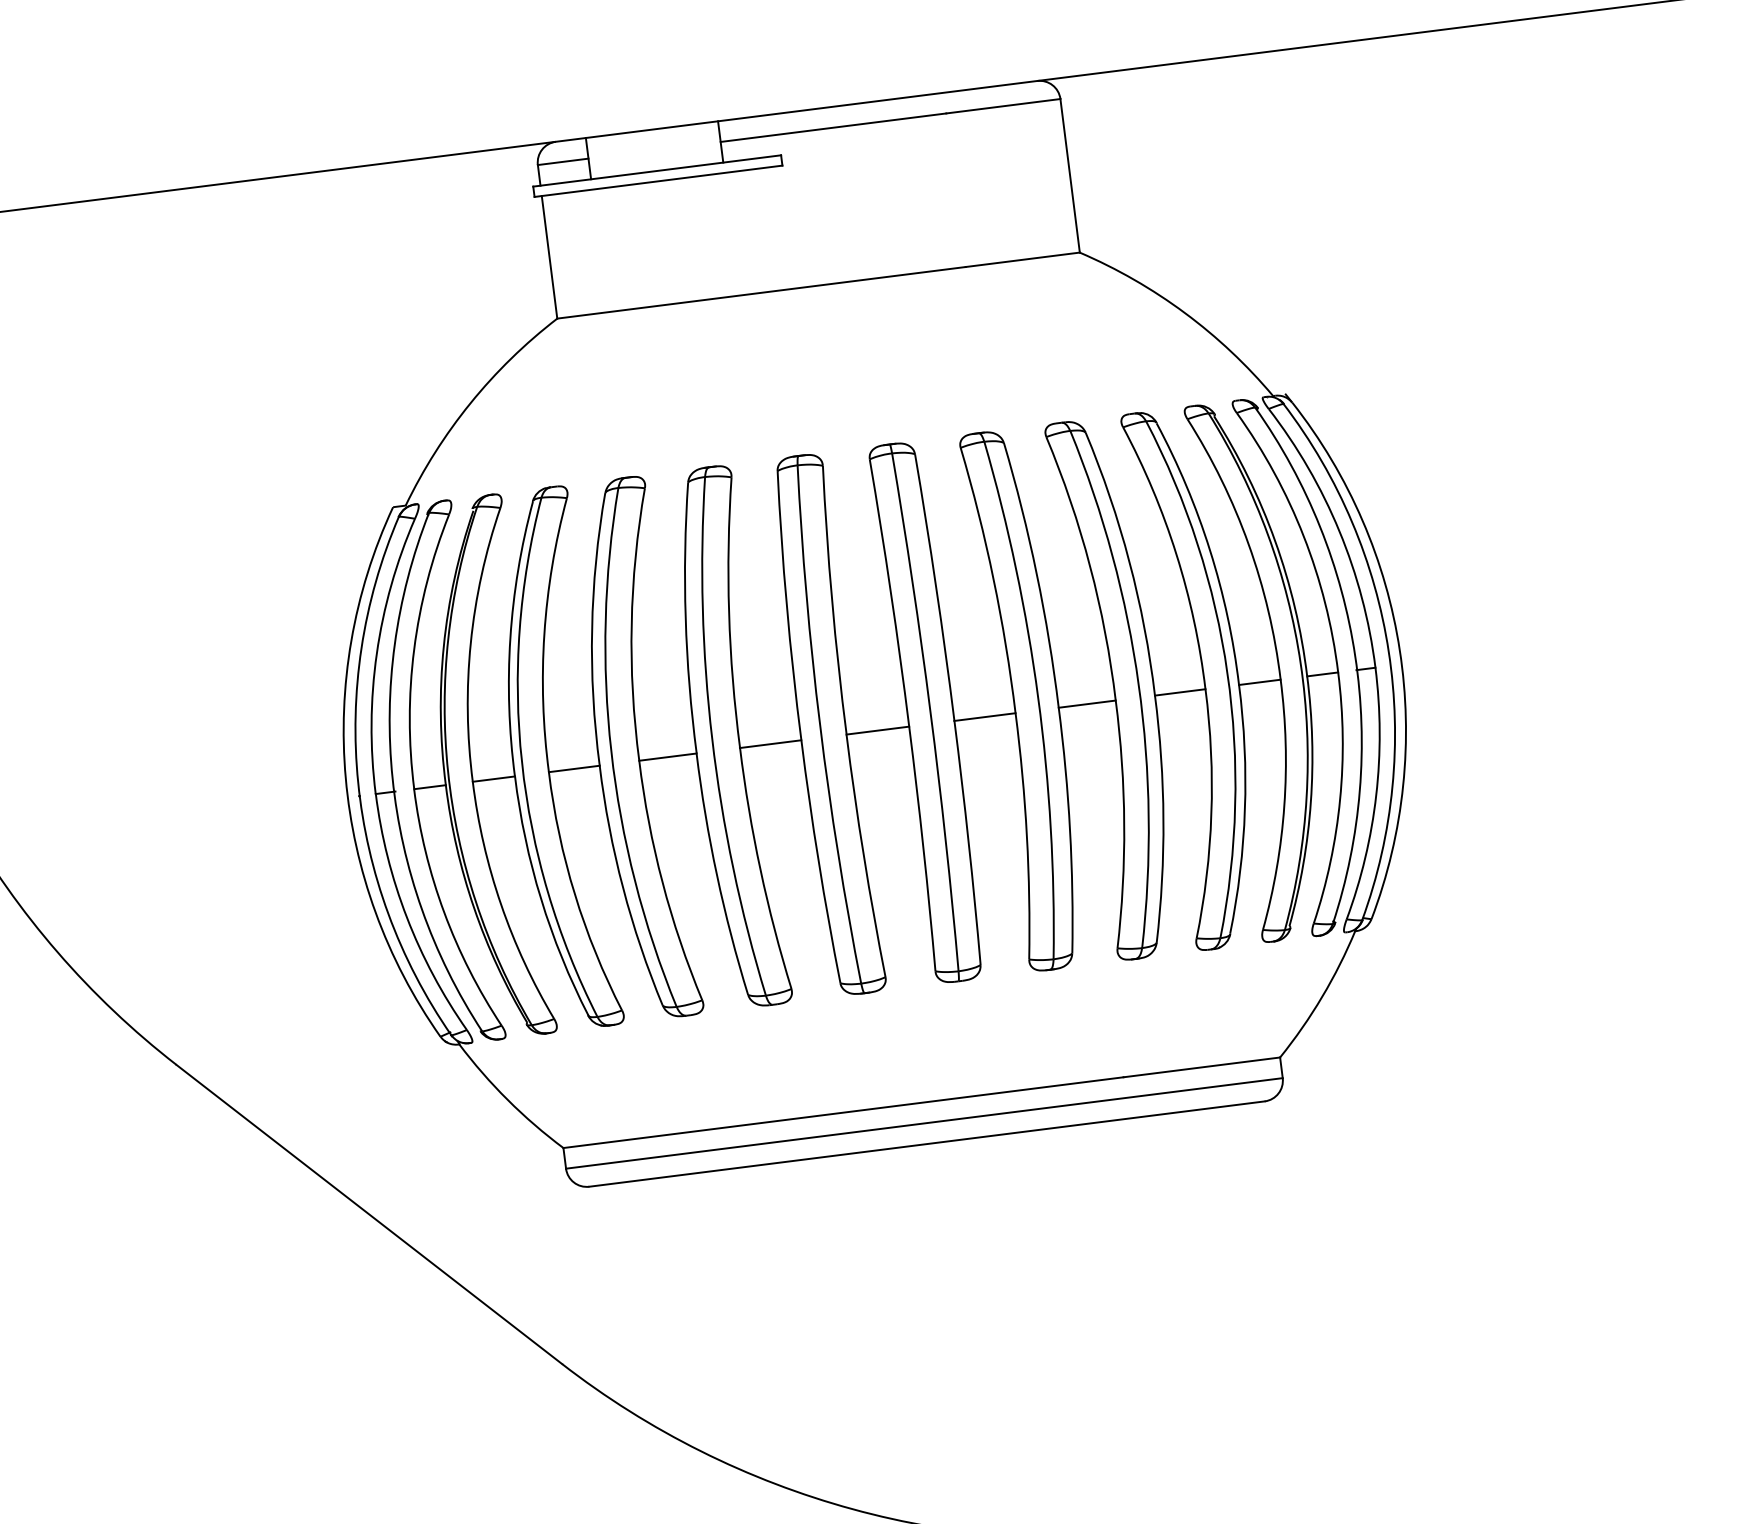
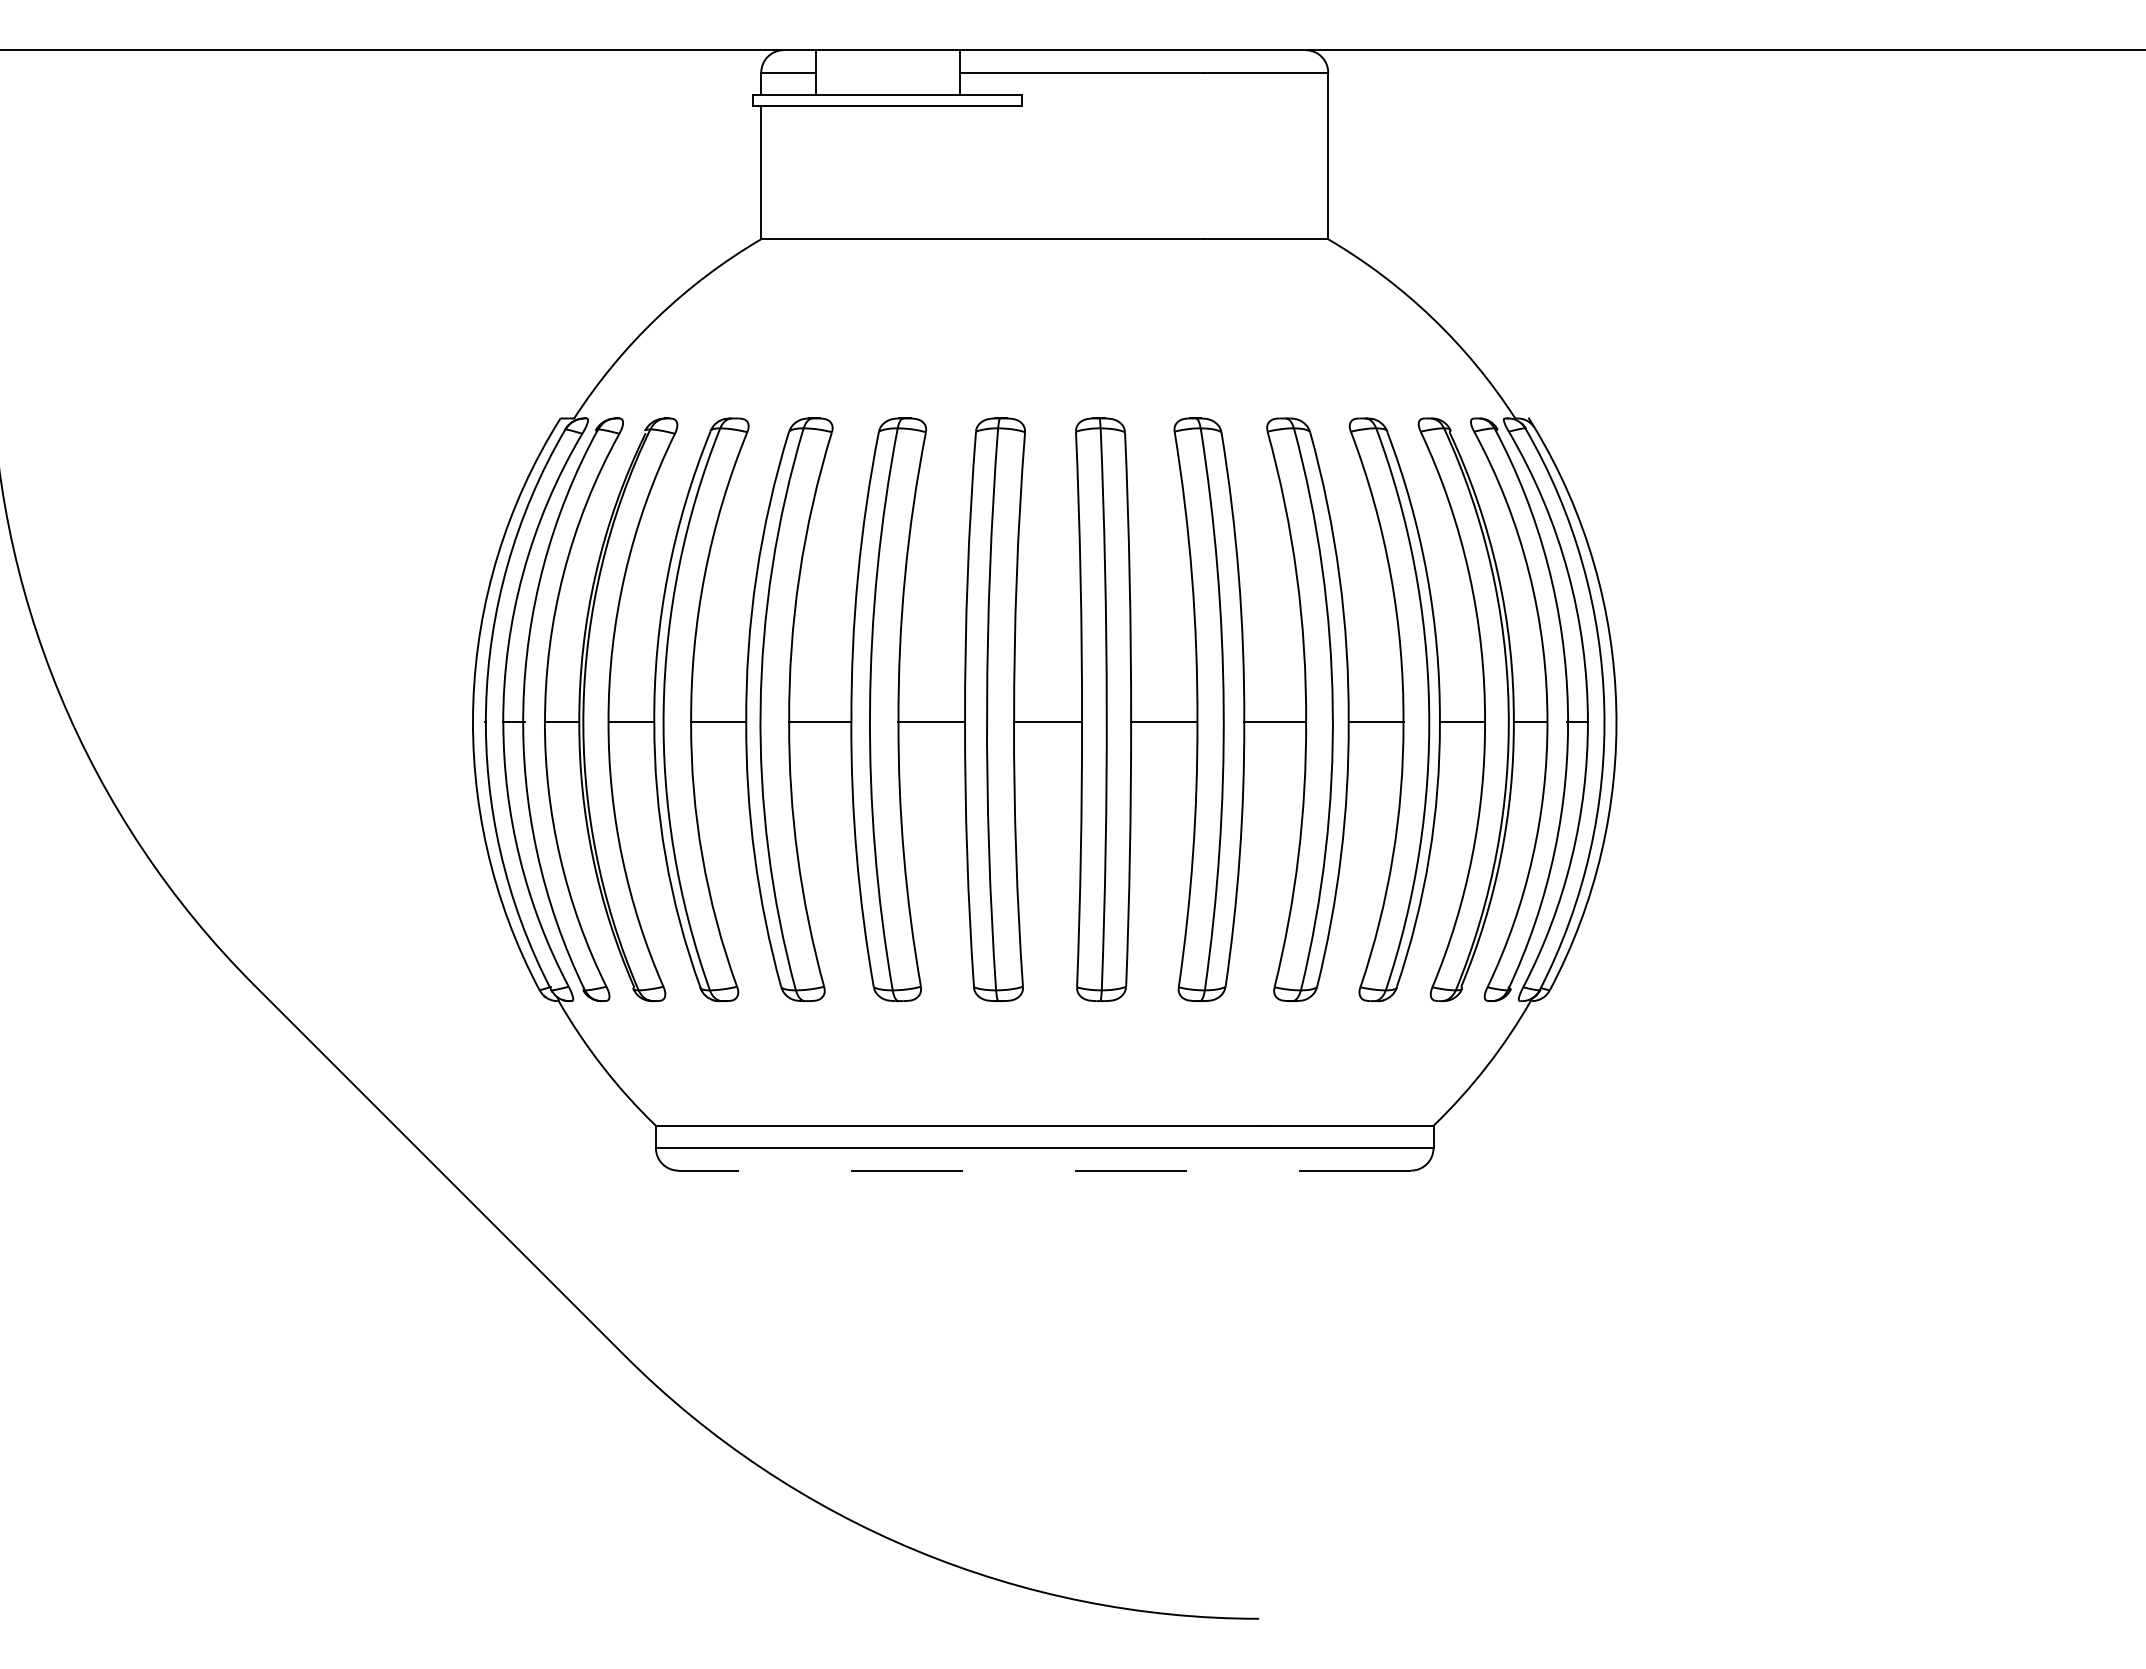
line: (926, 1143) -> (1044, 1170), solid -> dashed

